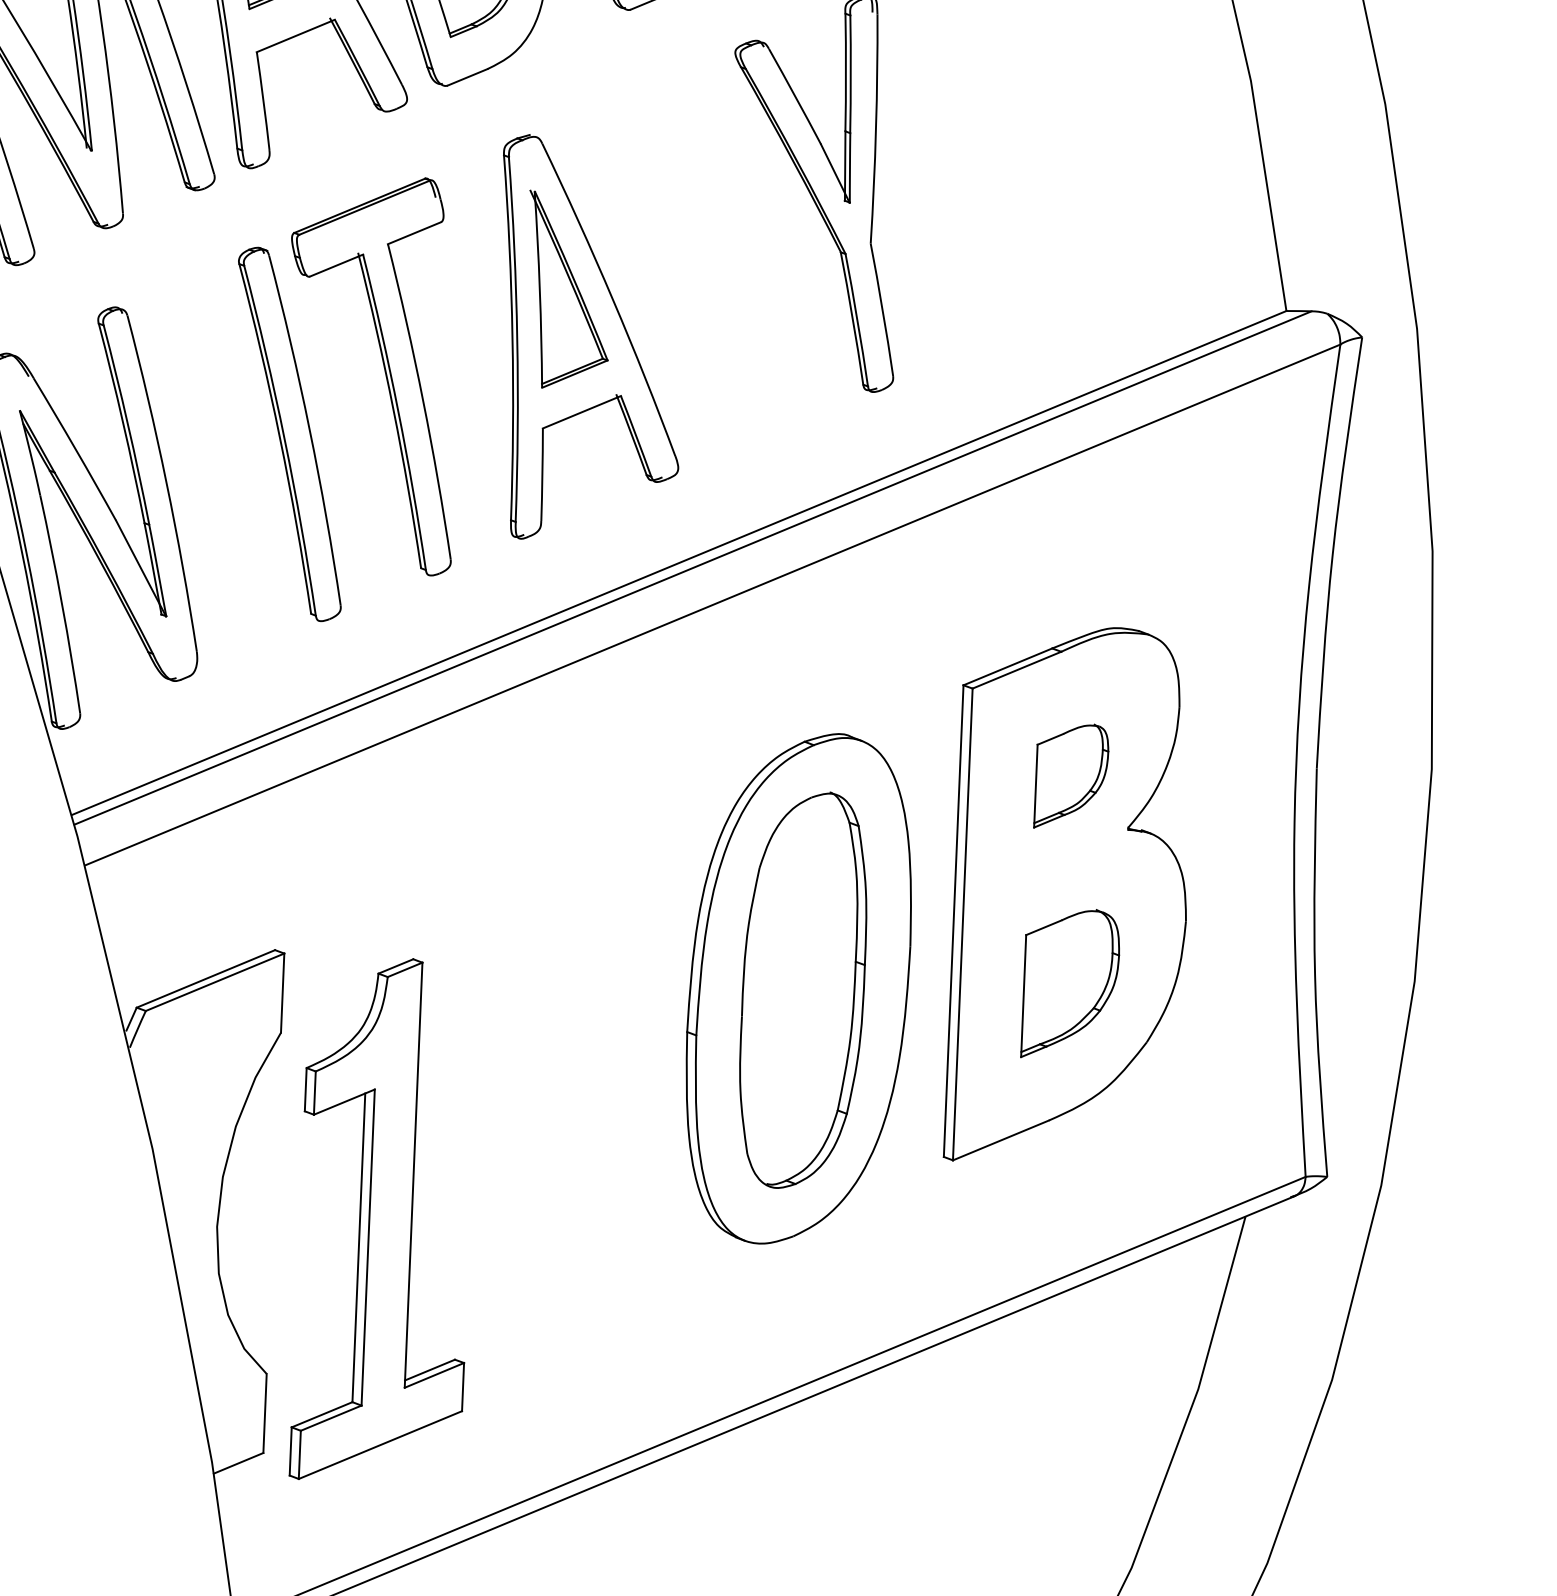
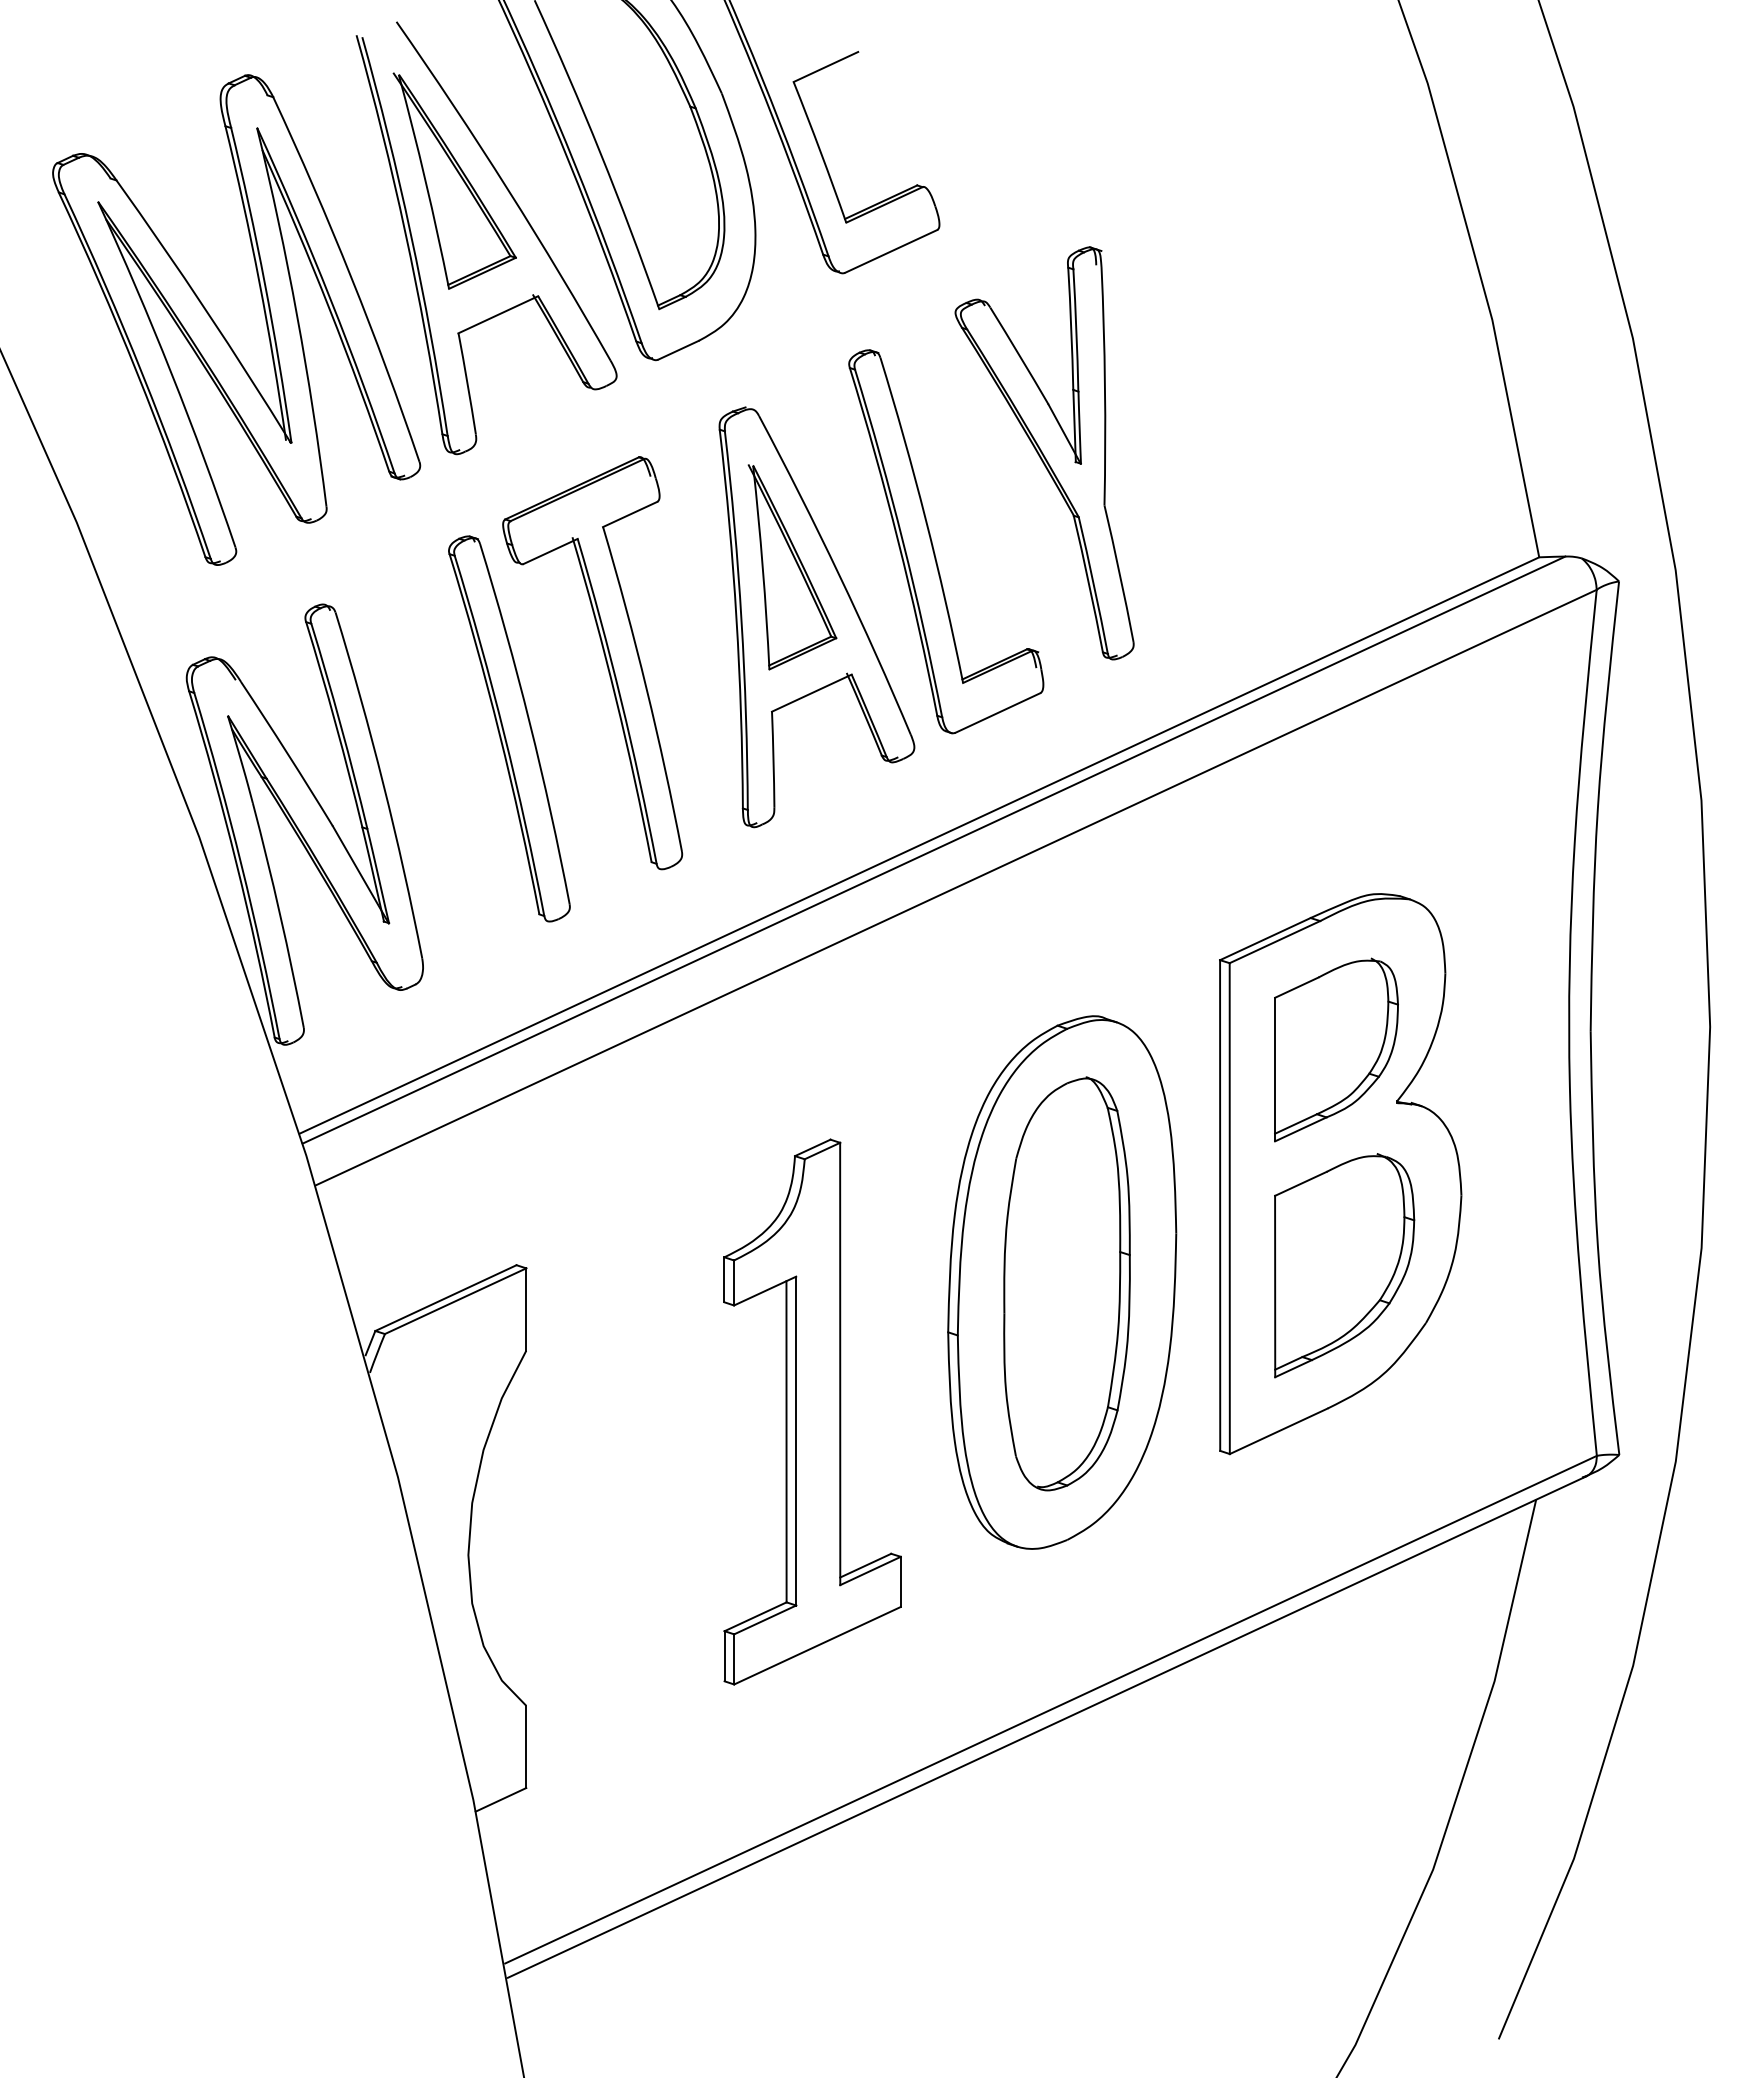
part: (704, 275) -> (933, 545), added
part: (1071, 775) -> (1336, 1049), size x1.67
part: (1070, 983) -> (1344, 1265), size x1.43
part: (385, 1219) -> (812, 1411), moved

